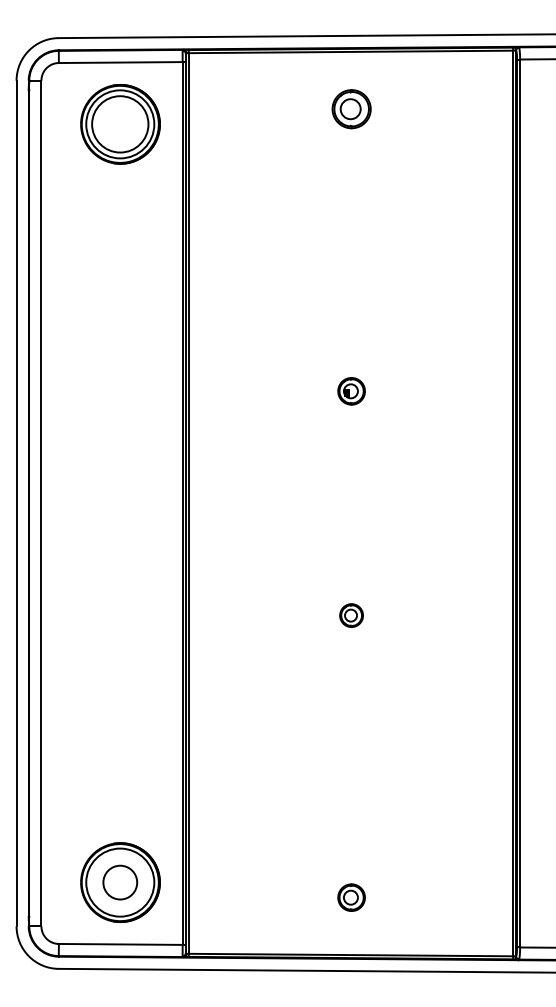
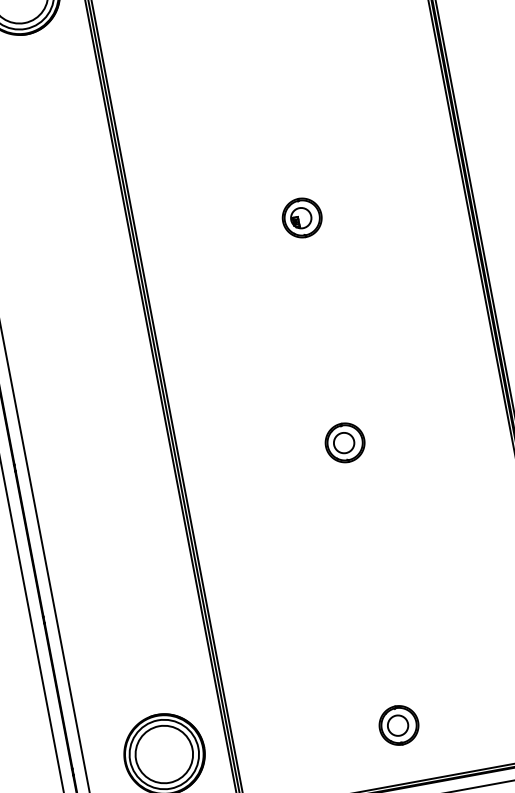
part: (351, 391) -> (302, 218), size x1.43
part: (351, 615) -> (344, 442), size x1.67
circle: (120, 882) -> (164, 754), size x1.67
part: (351, 897) -> (398, 725), size x1.43

